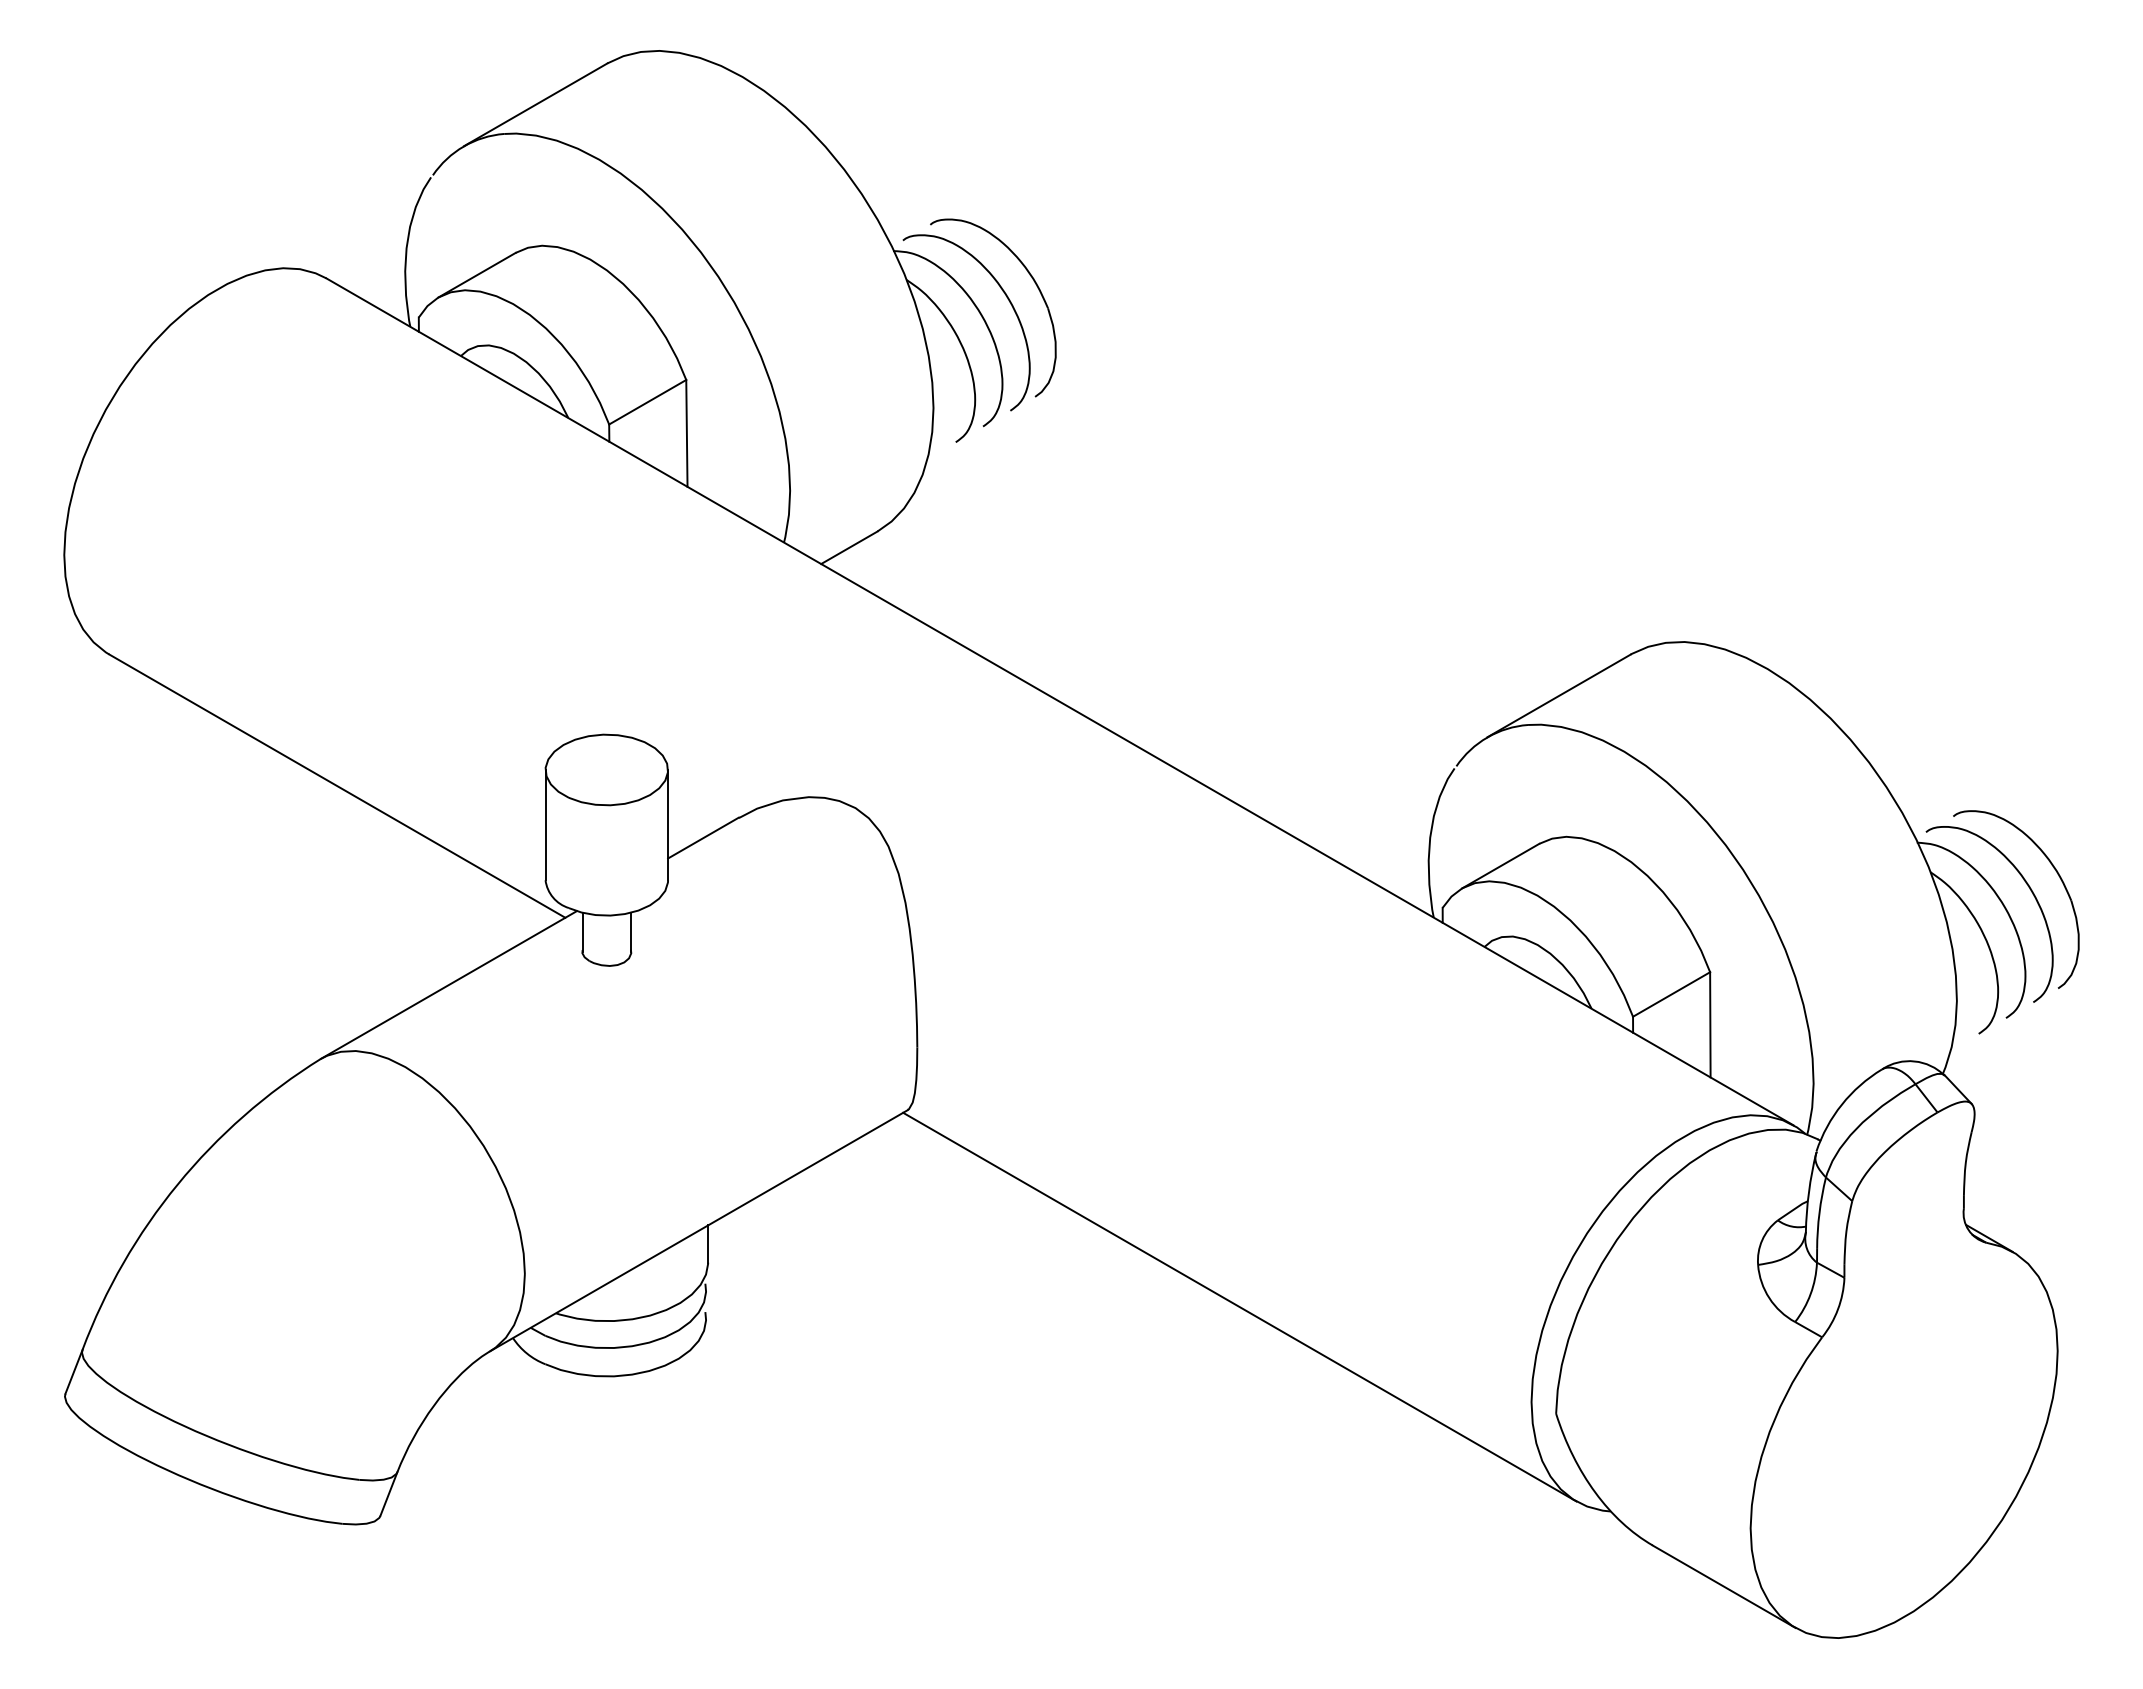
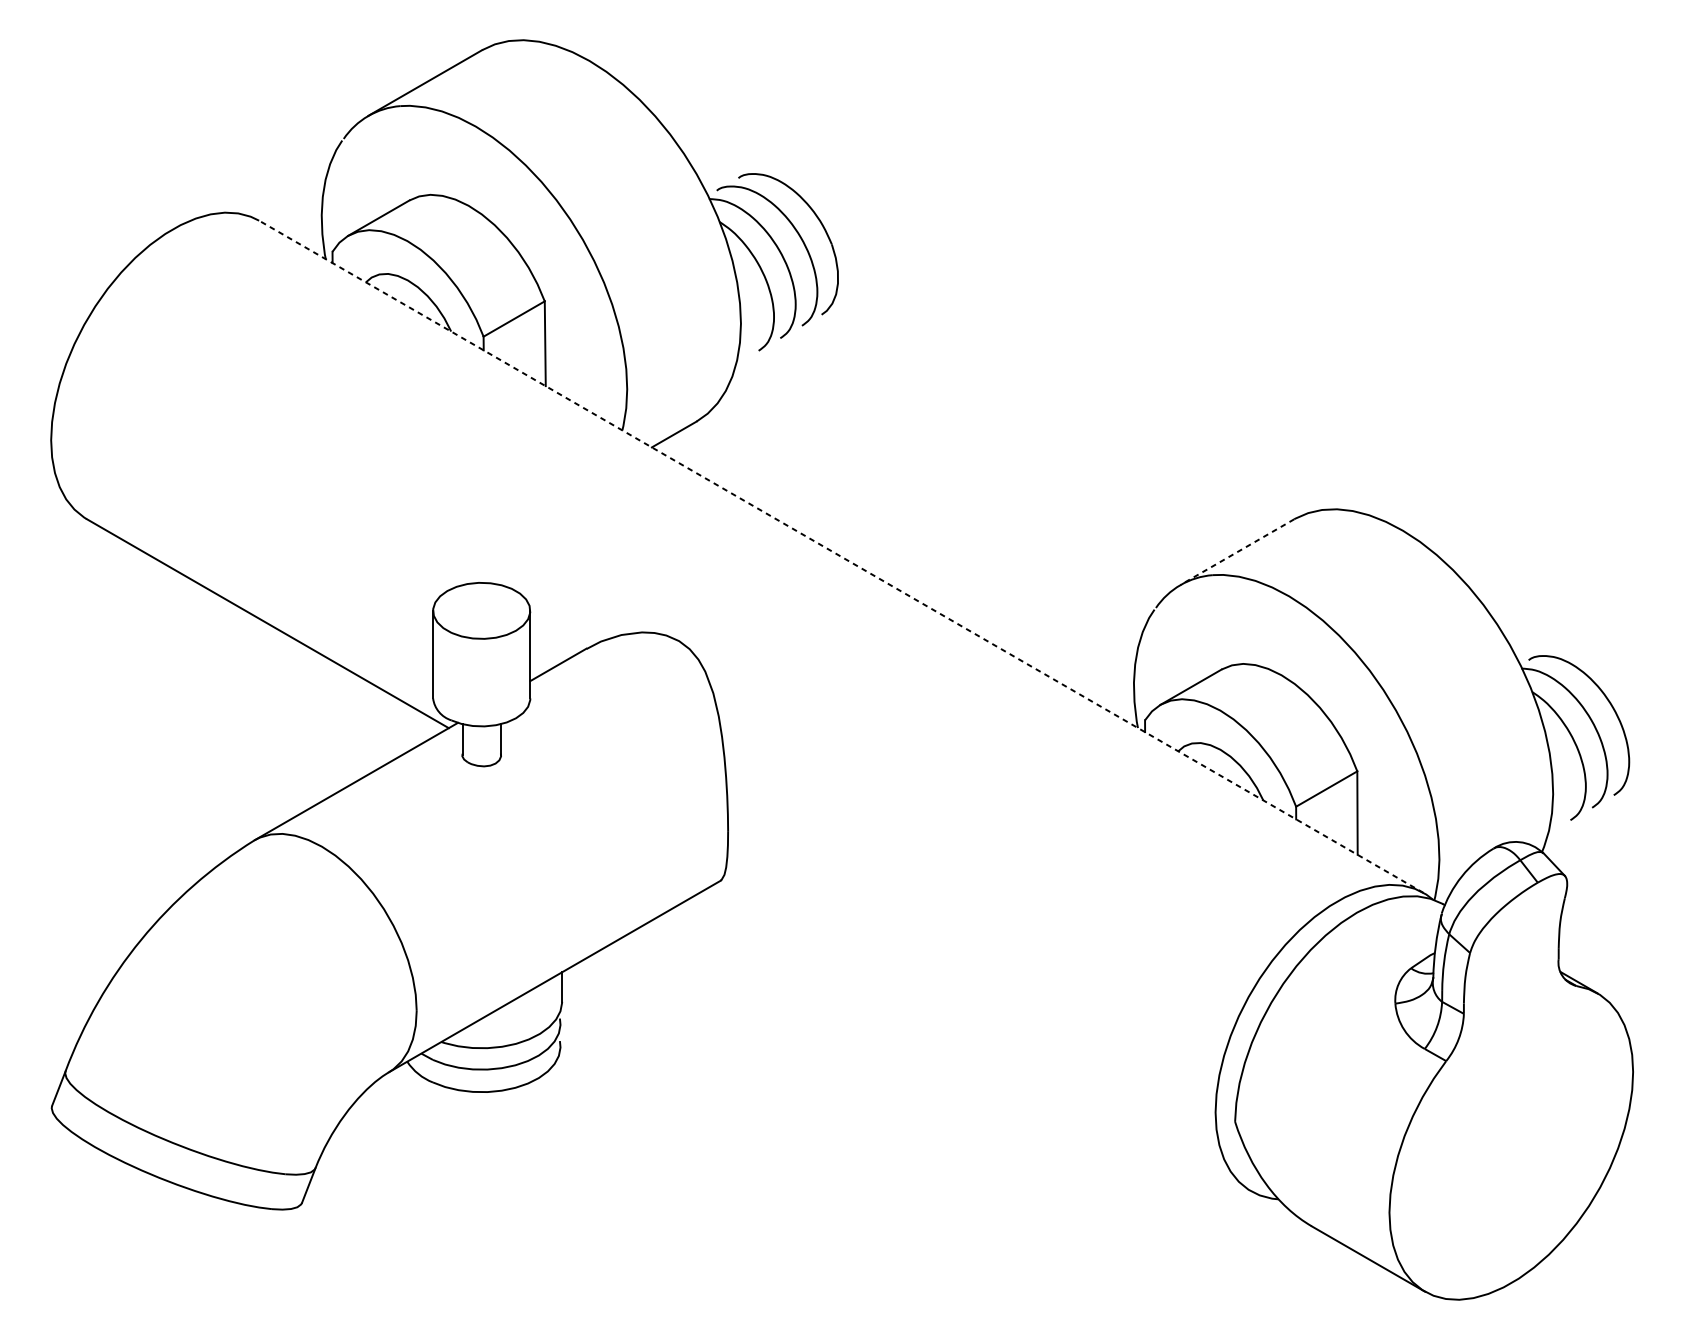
line: (1559, 695) -> (1237, 551), solid -> dashed
line: (1059, 701) -> (840, 556), solid -> dashed
part: (2059, 878) -> (1634, 696), removed
line: (1239, 1306) -> (983, 1036), removed

